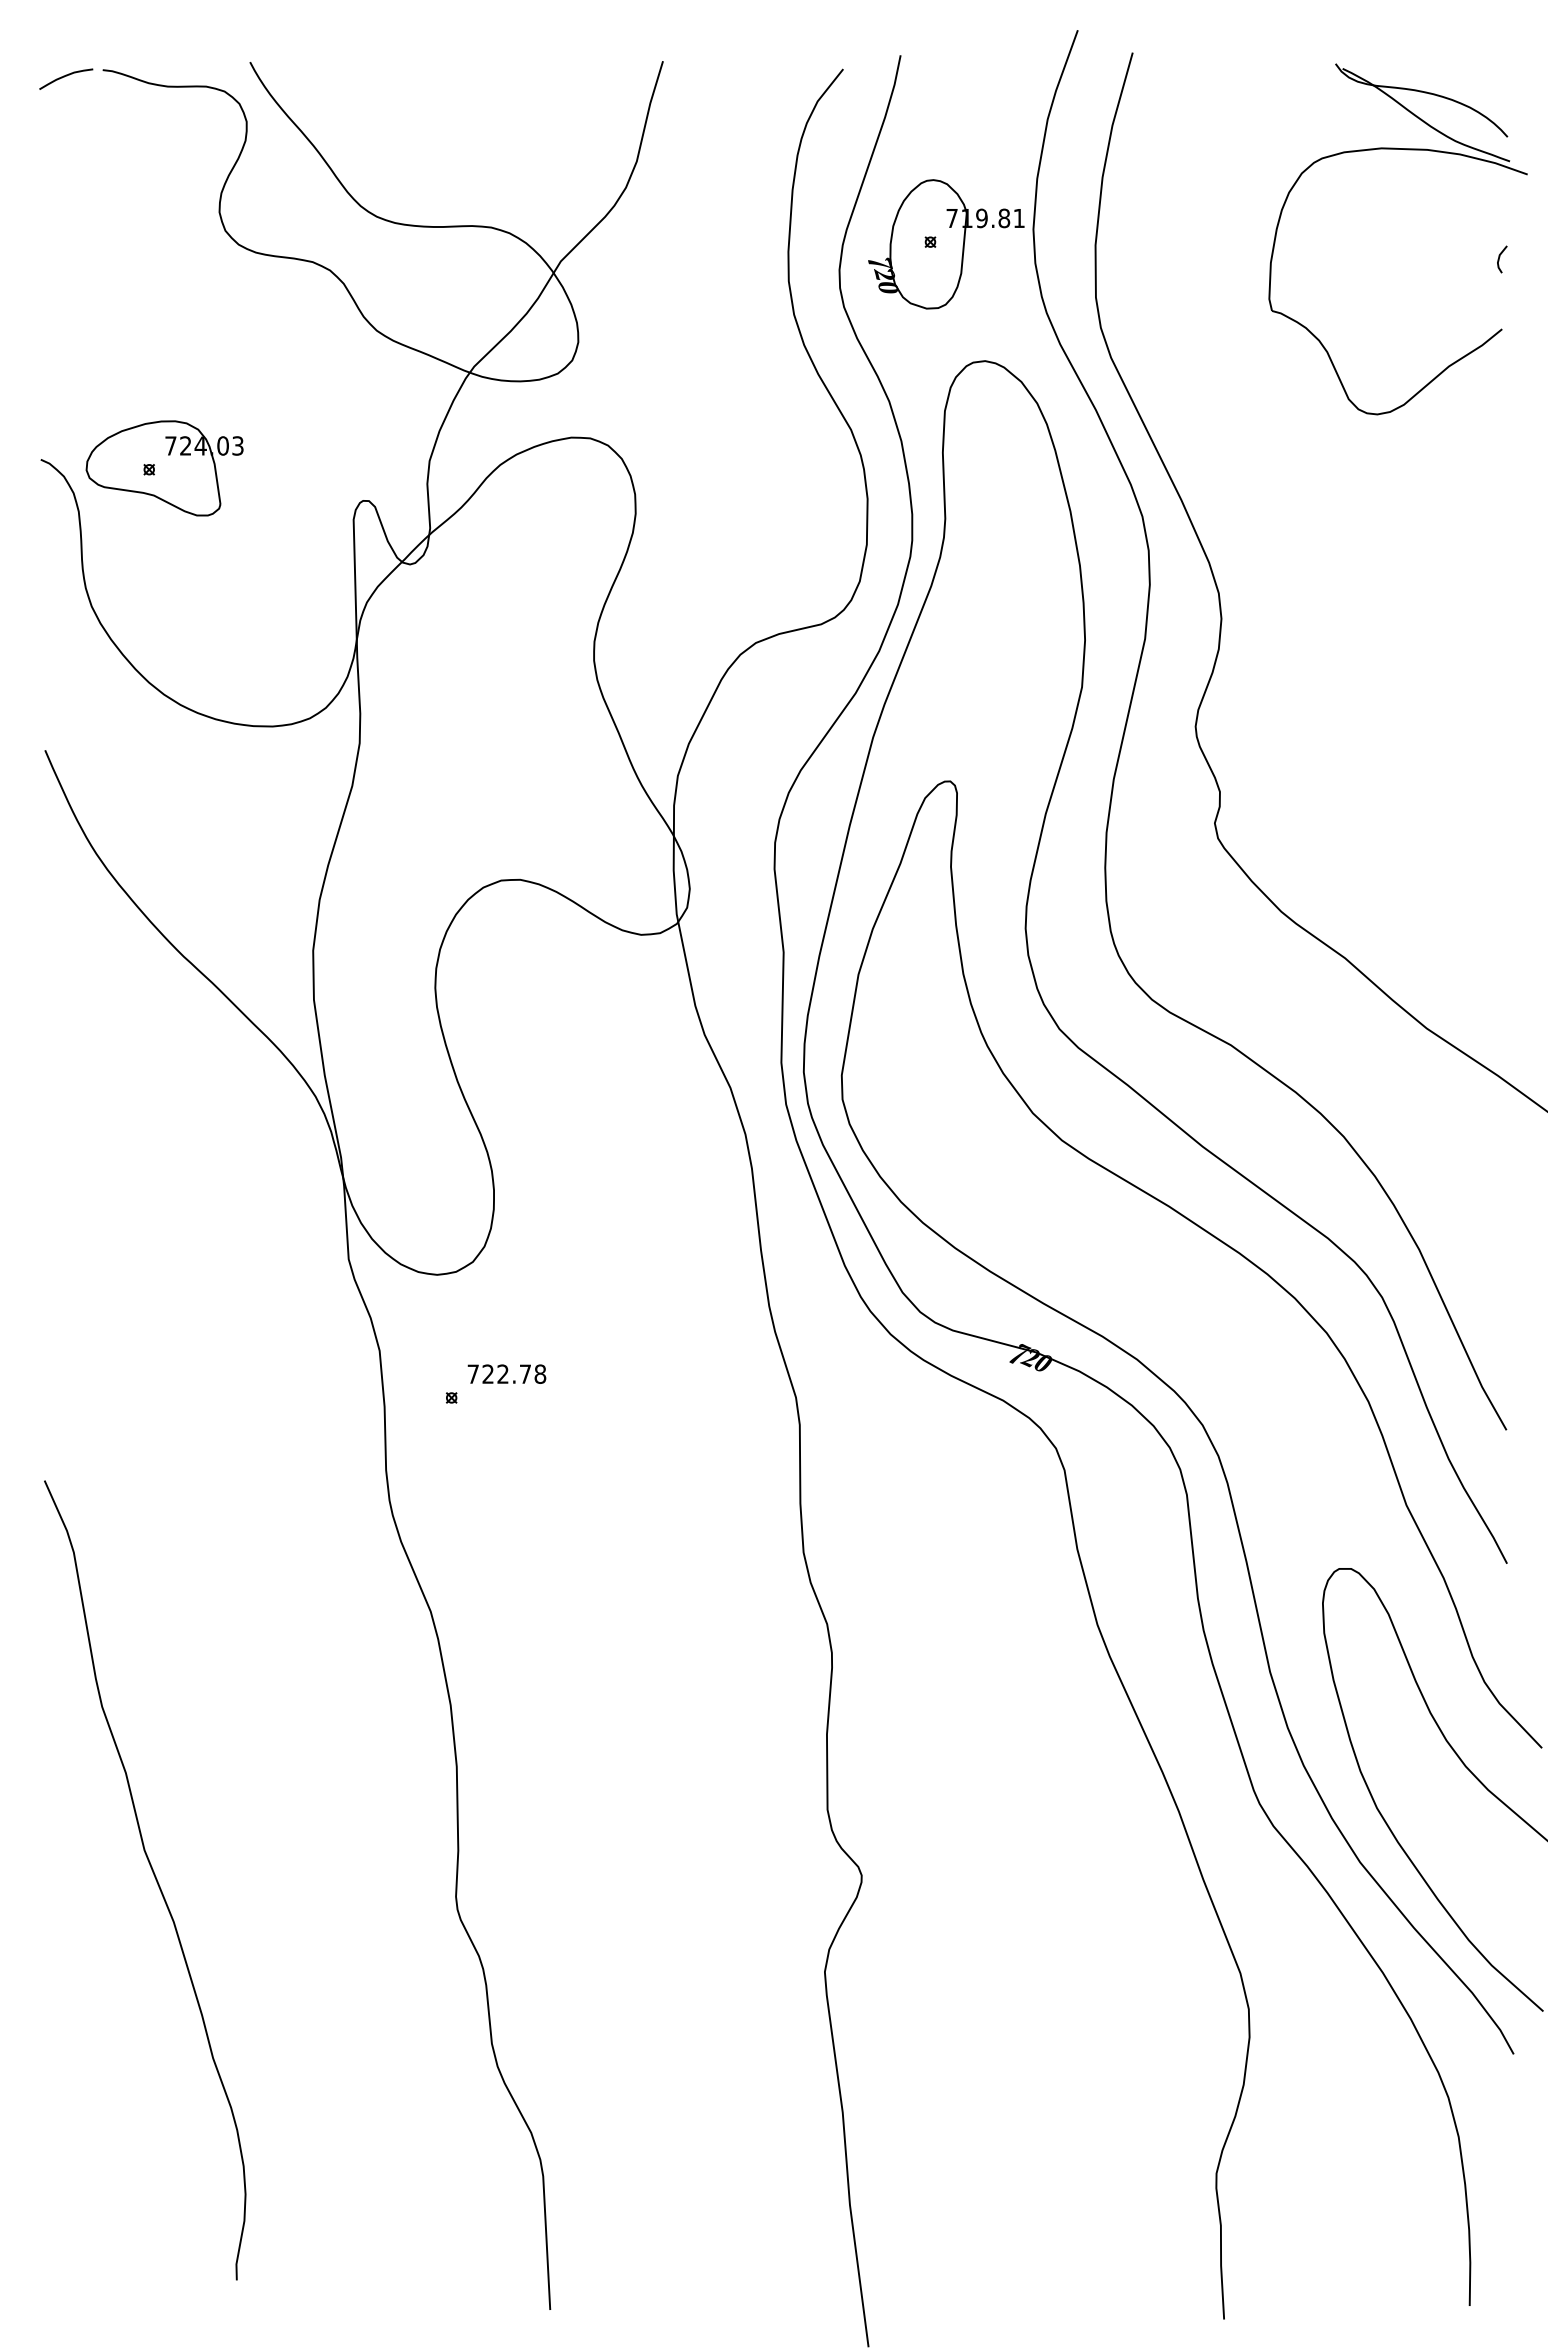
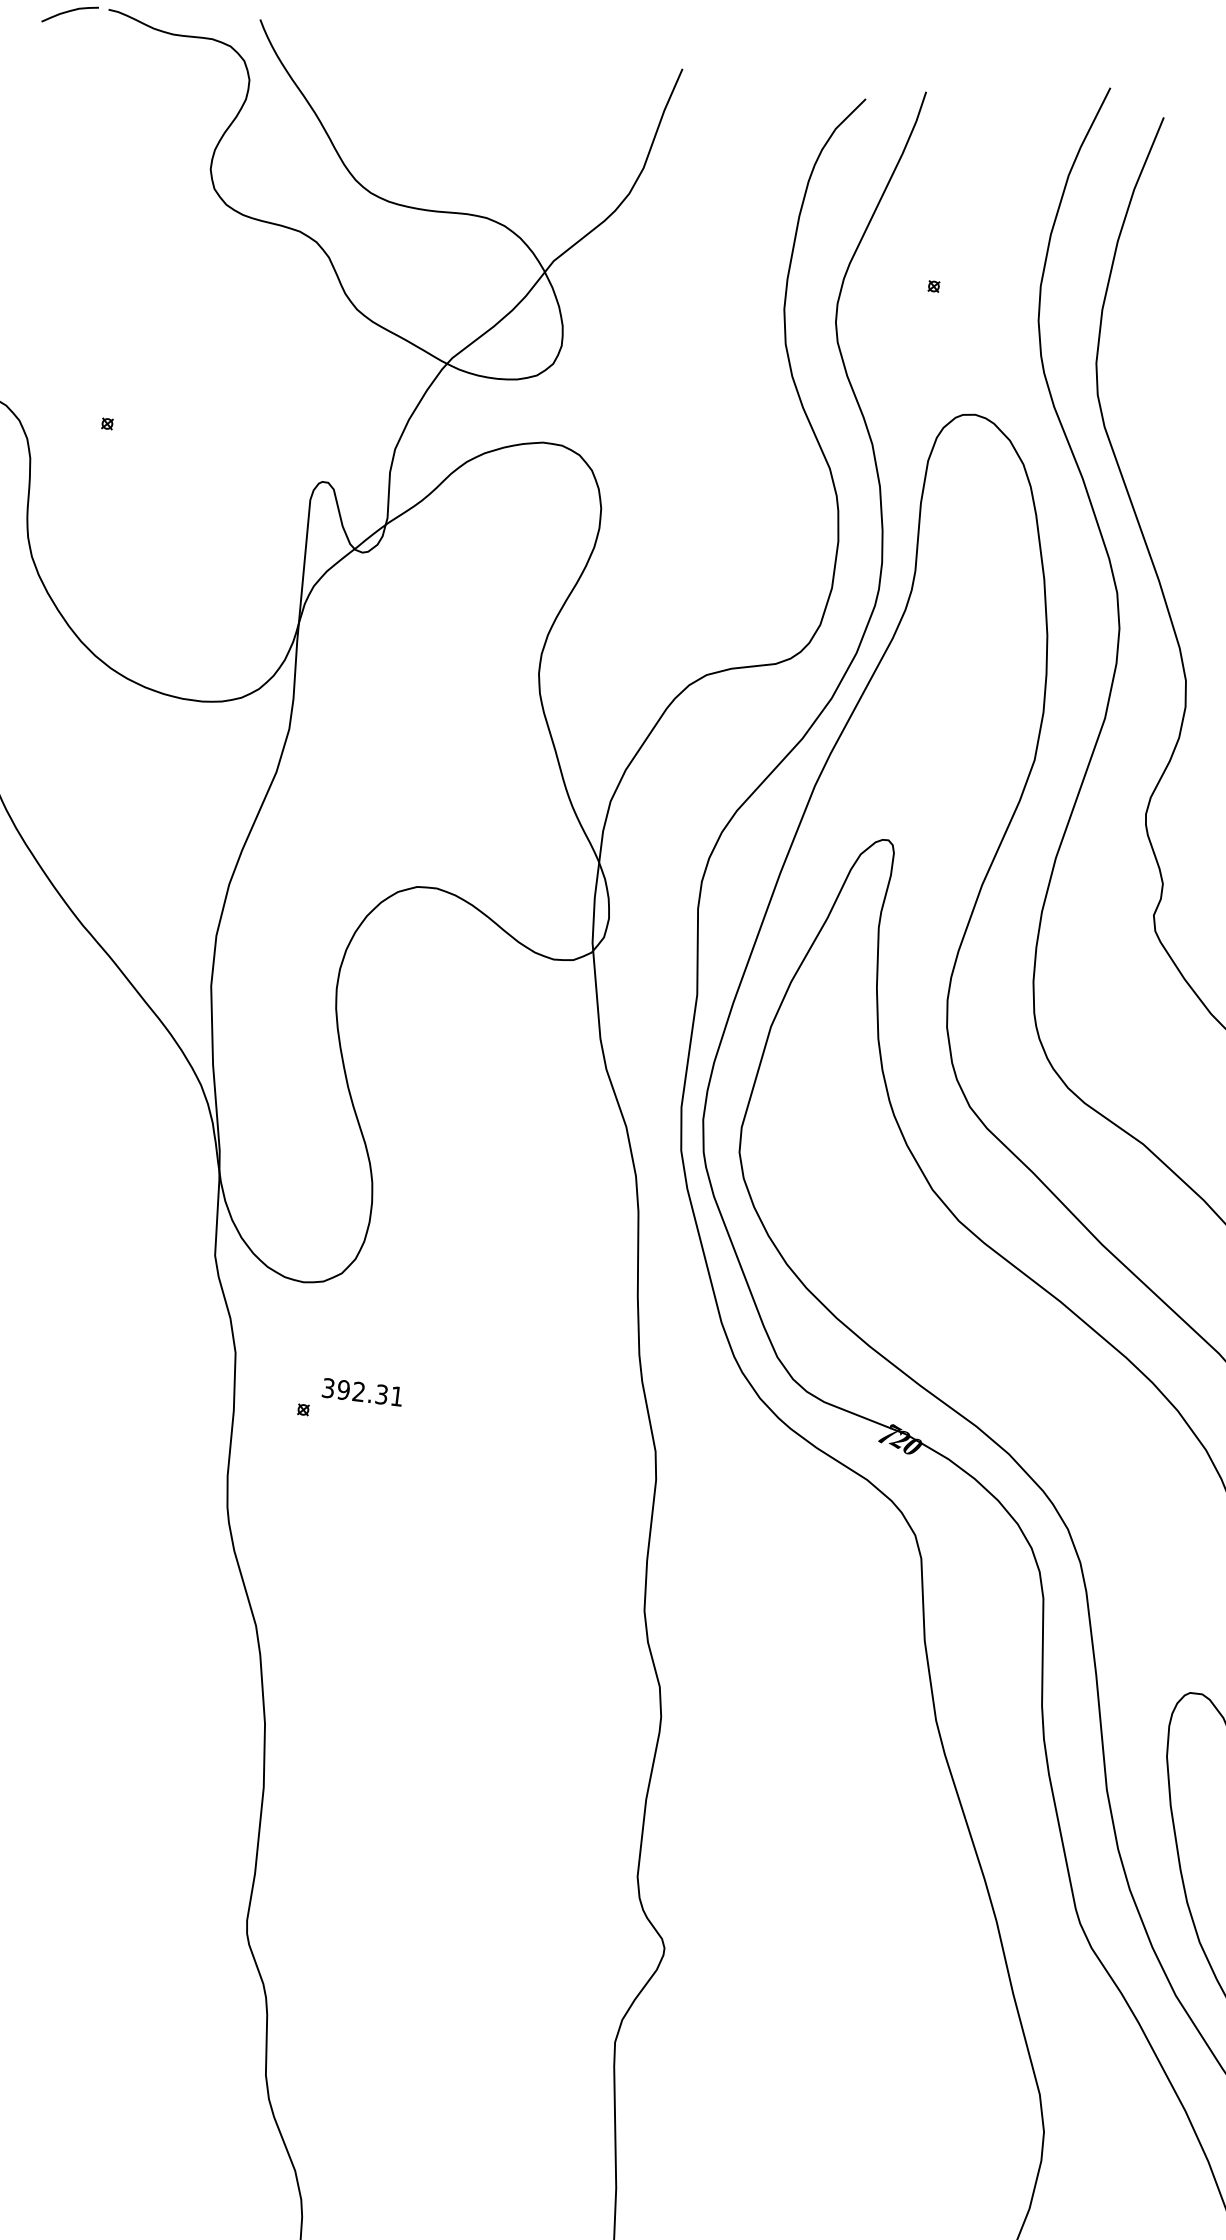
part: (946, 244) -> (950, 290), removed
part: (164, 468) -> (123, 424), removed
text: (506, 1373) -> (362, 1391), 722.78 -> 392.31

